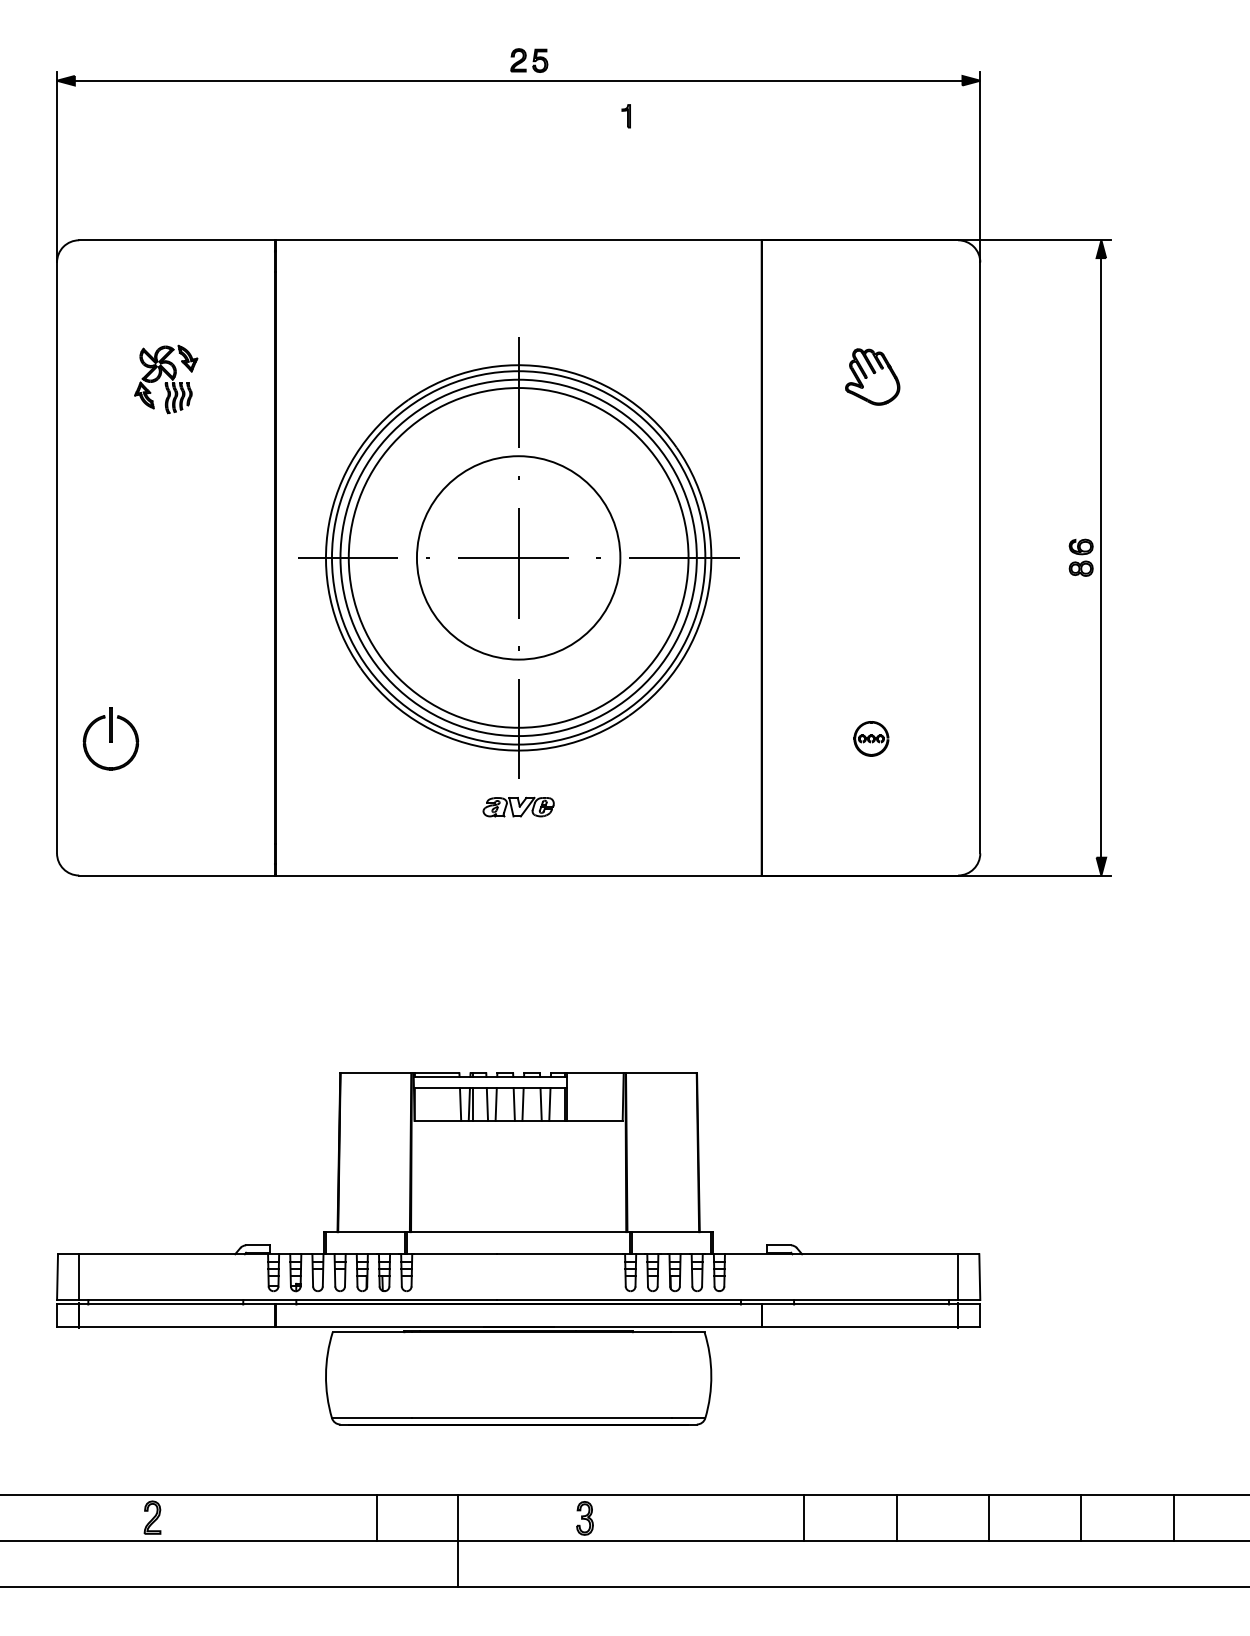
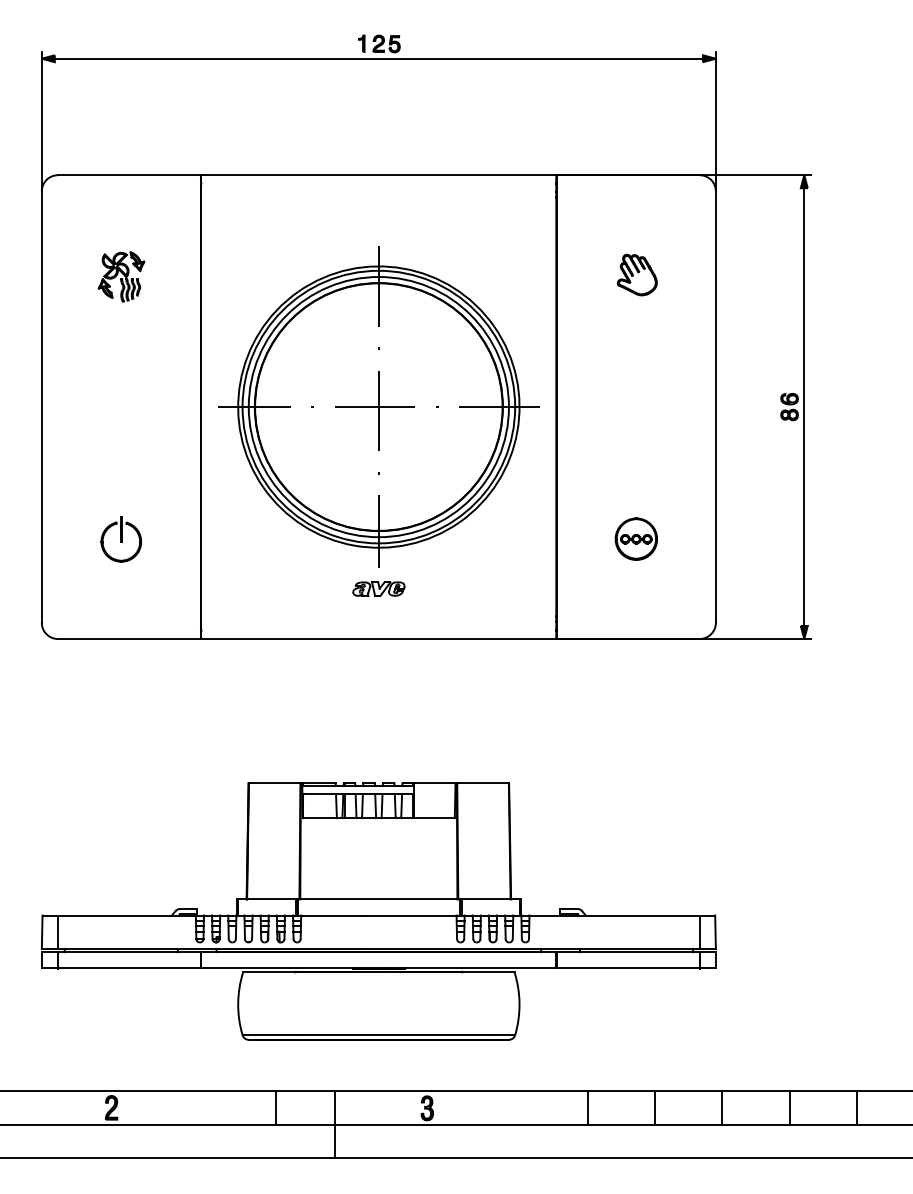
part: (625, 116) -> (361, 43), moved
circle: (518, 557) -> (378, 406), size x1.67
part: (110, 738) -> (121, 538), moved
part: (871, 738) -> (636, 538), size x1.67

